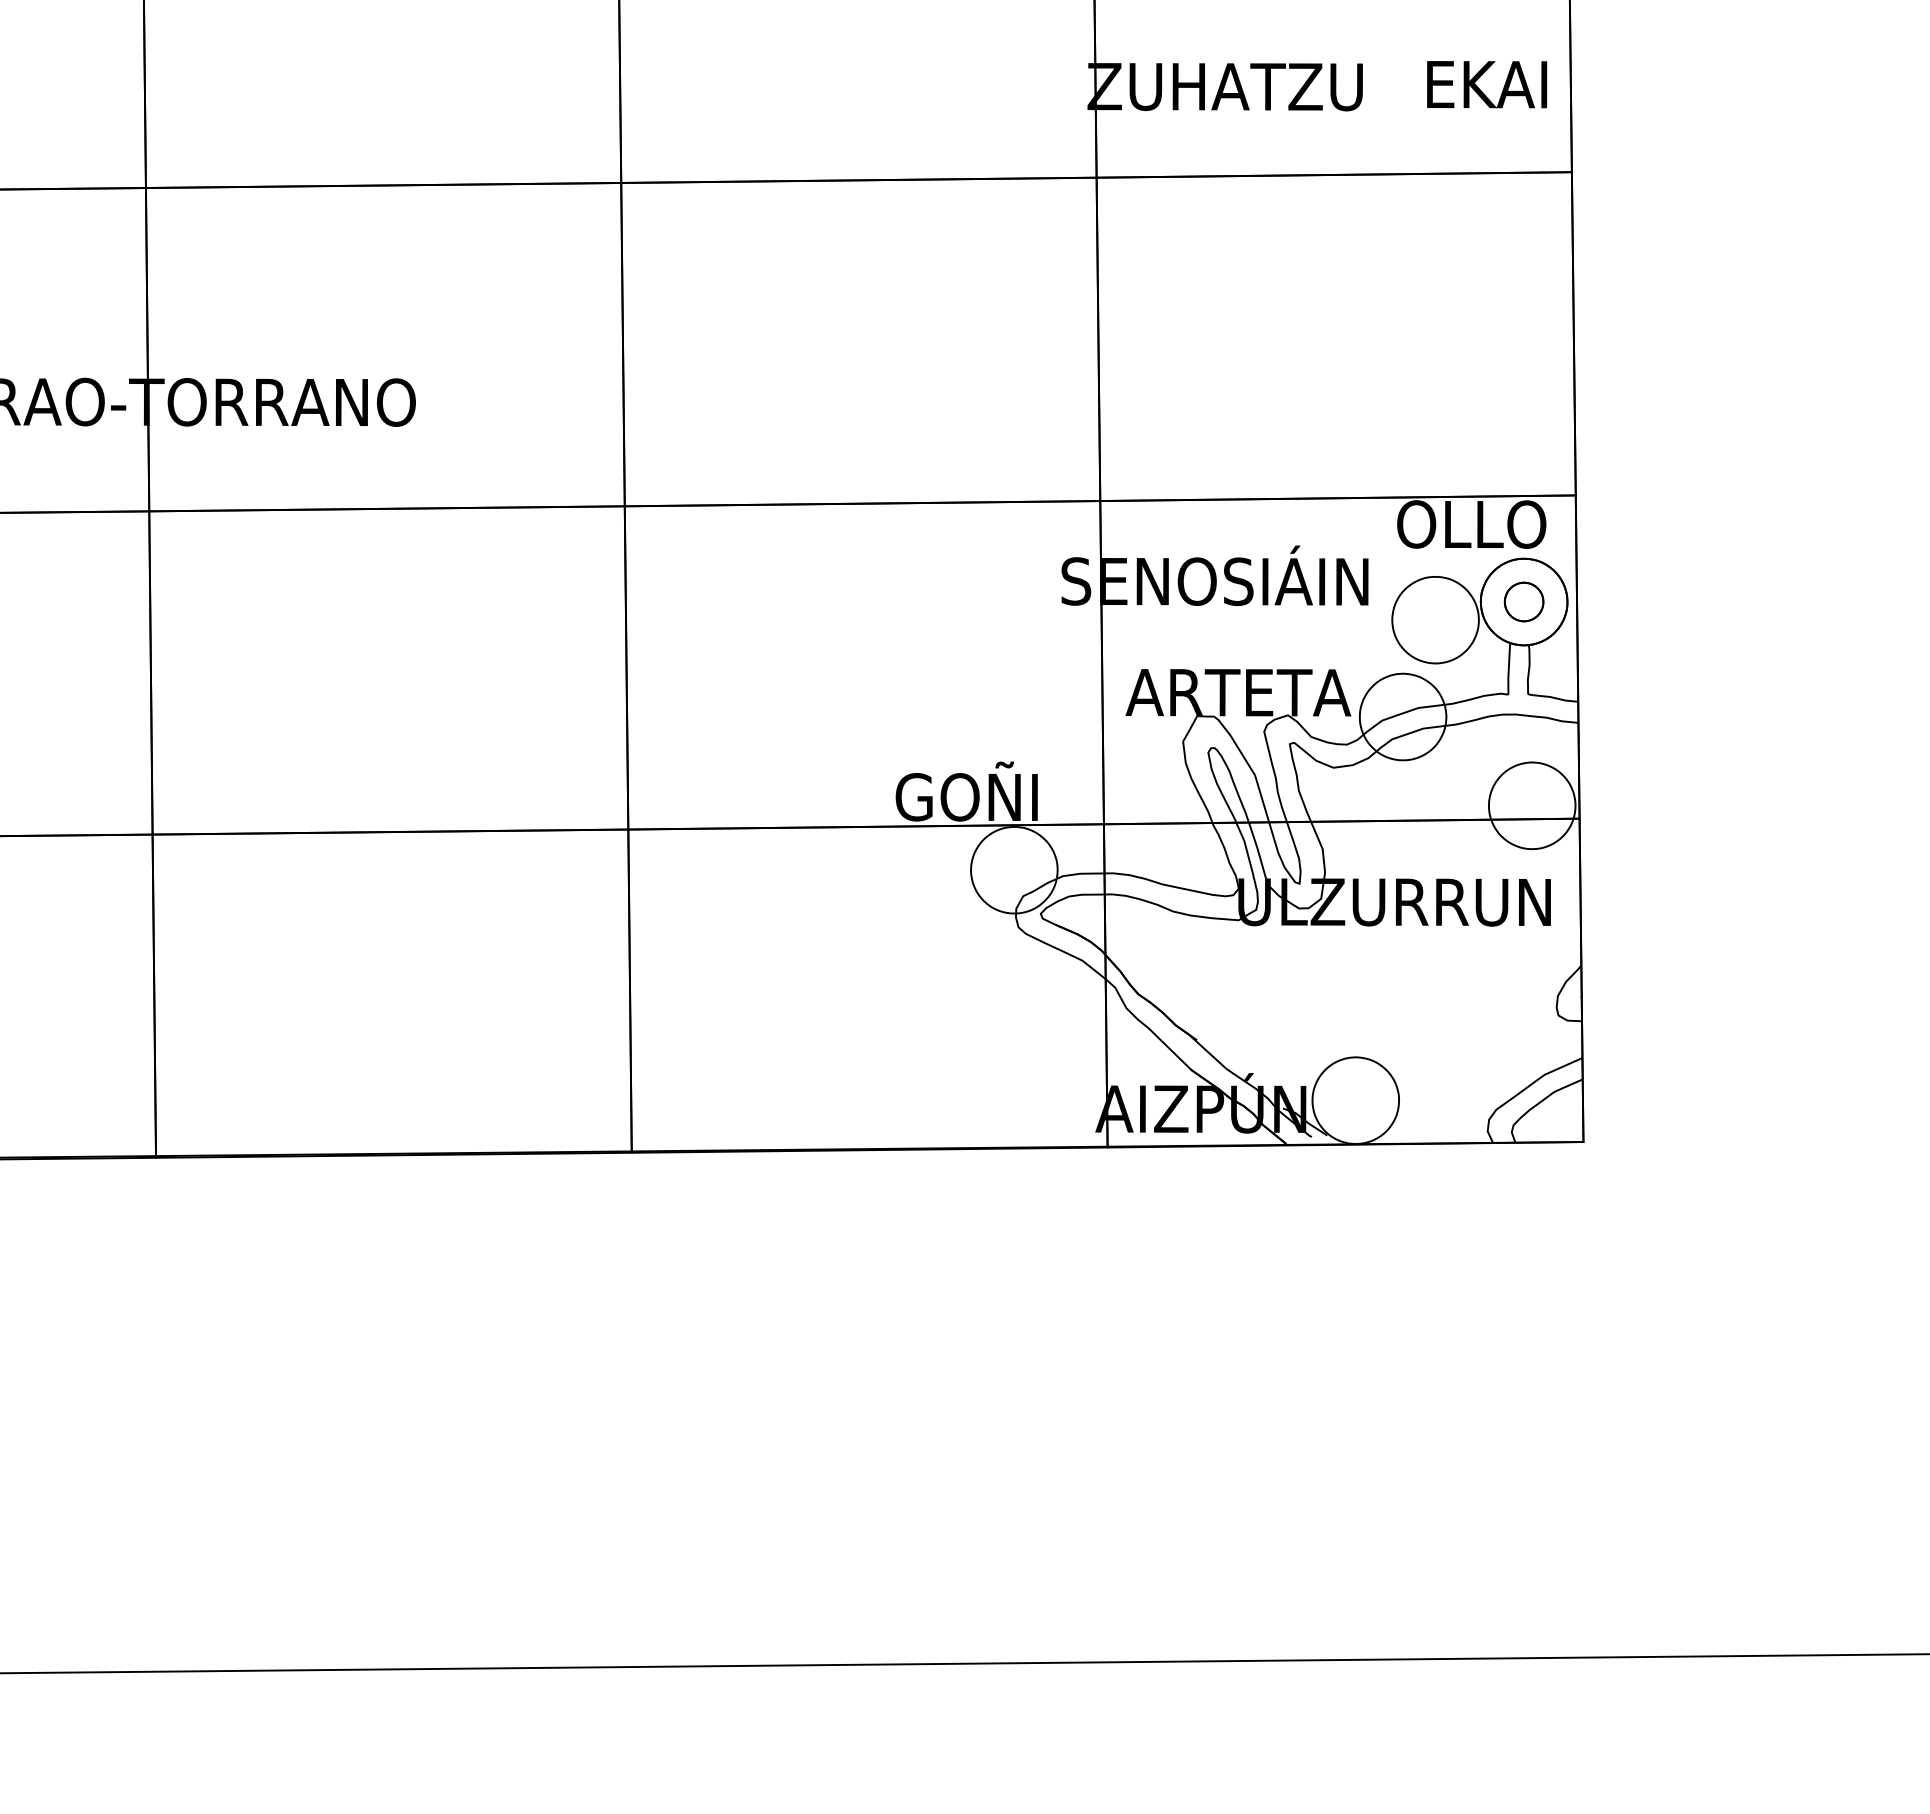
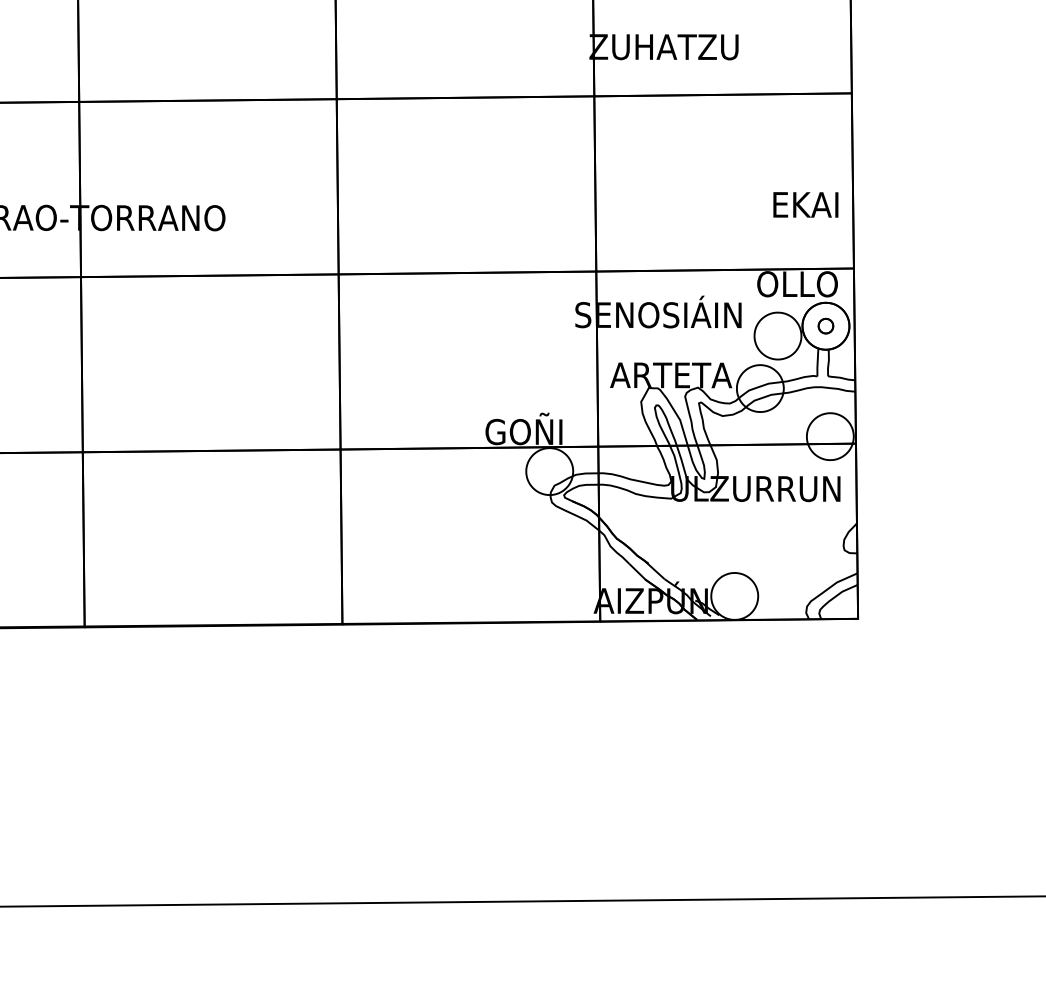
text: (1486, 83) -> (805, 204), moved
part: (1523, 600) -> (825, 325), size x0.7

